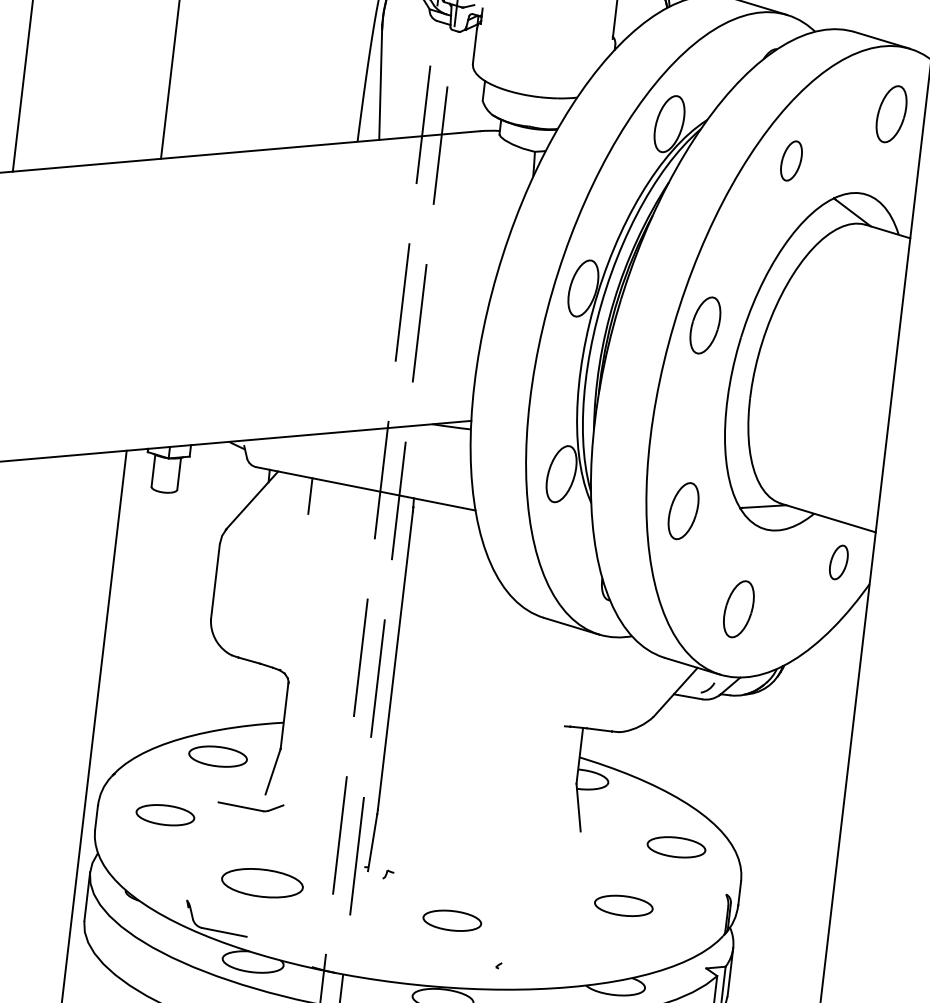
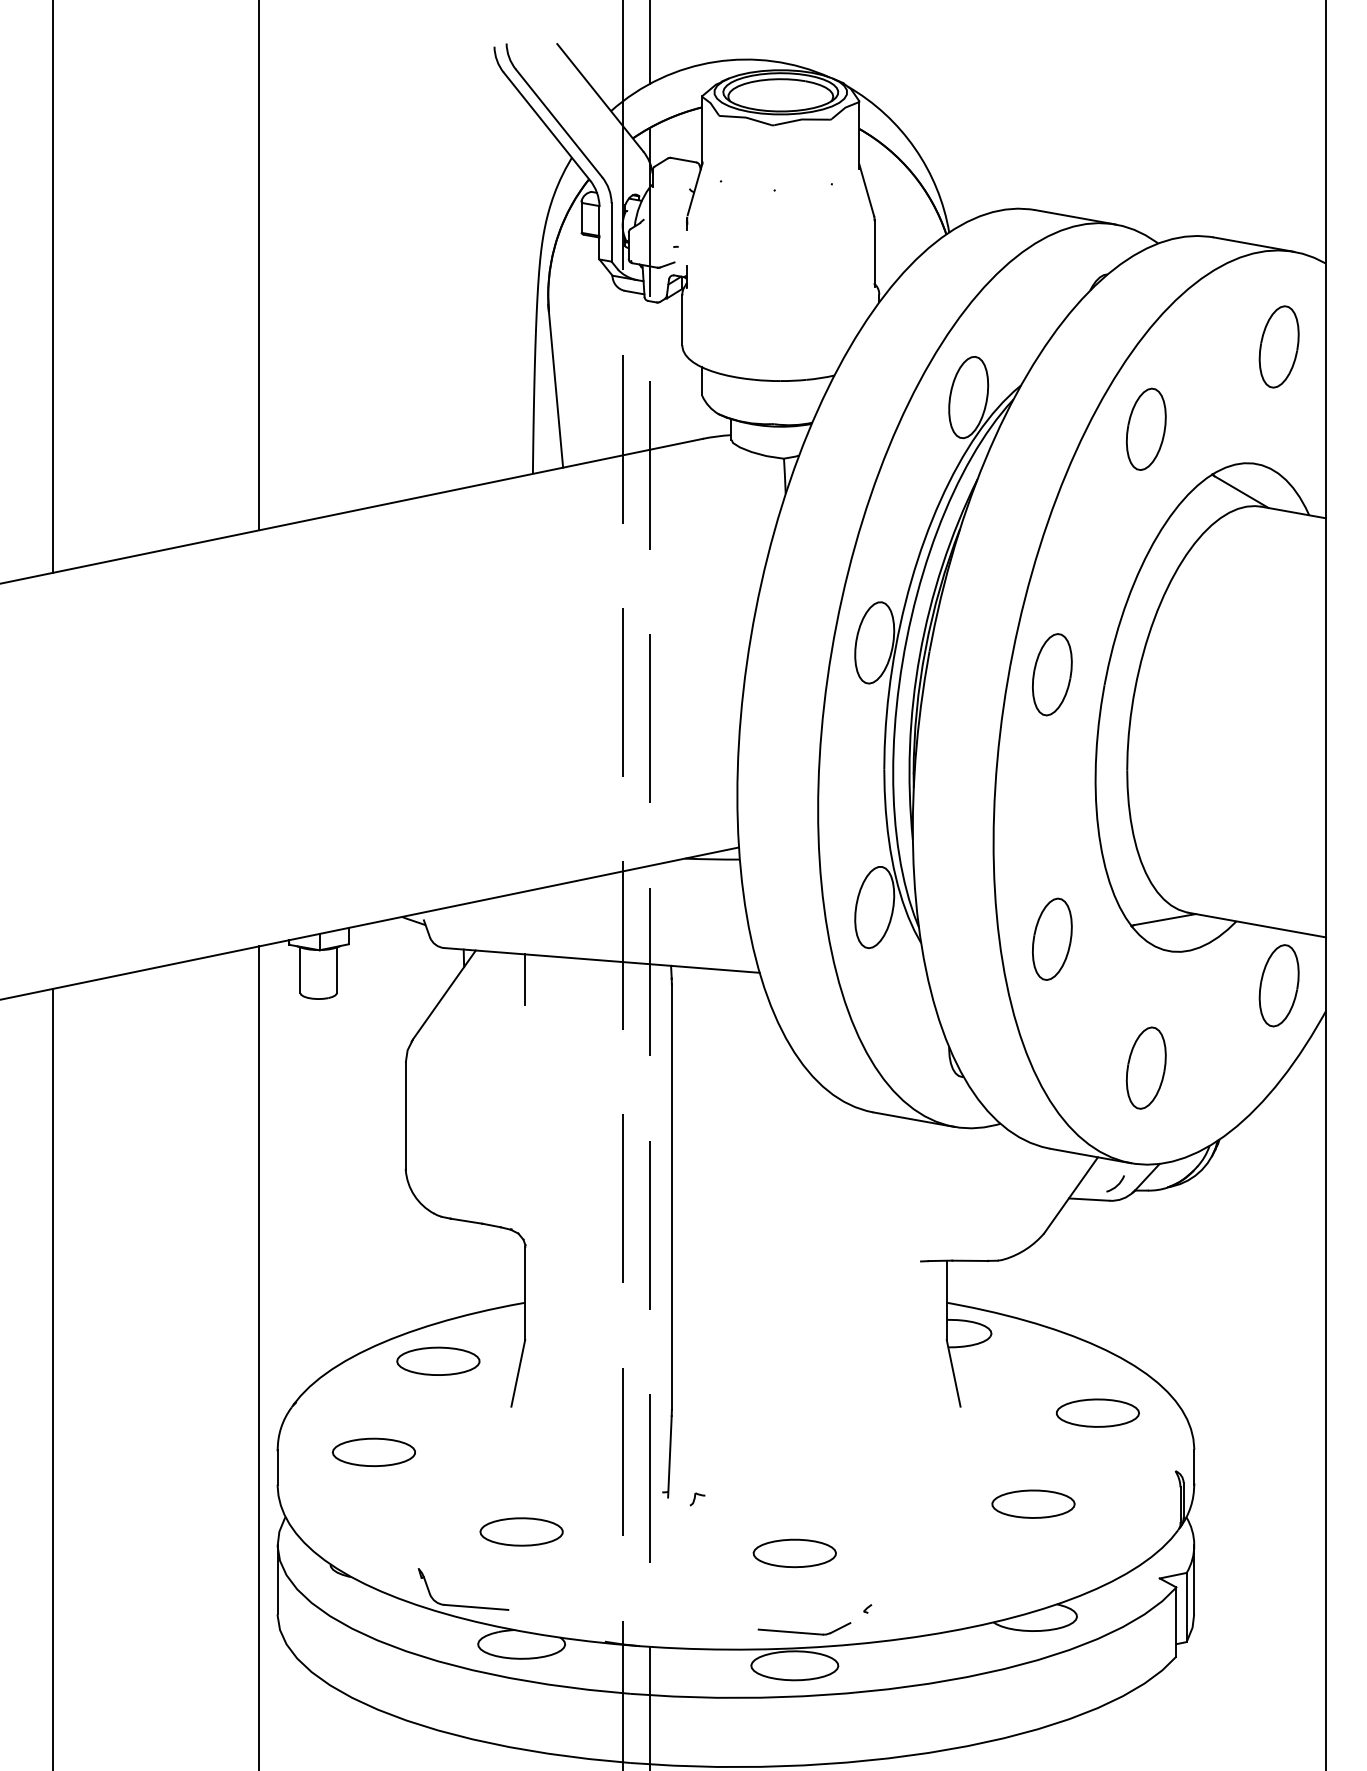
part: (791, 160) -> (1145, 428), size x1.43
part: (838, 562) -> (1278, 985), size x1.67
part: (250, 805) -> (804, 1628), moved
part: (262, 882) -> (521, 1531), size x0.71

